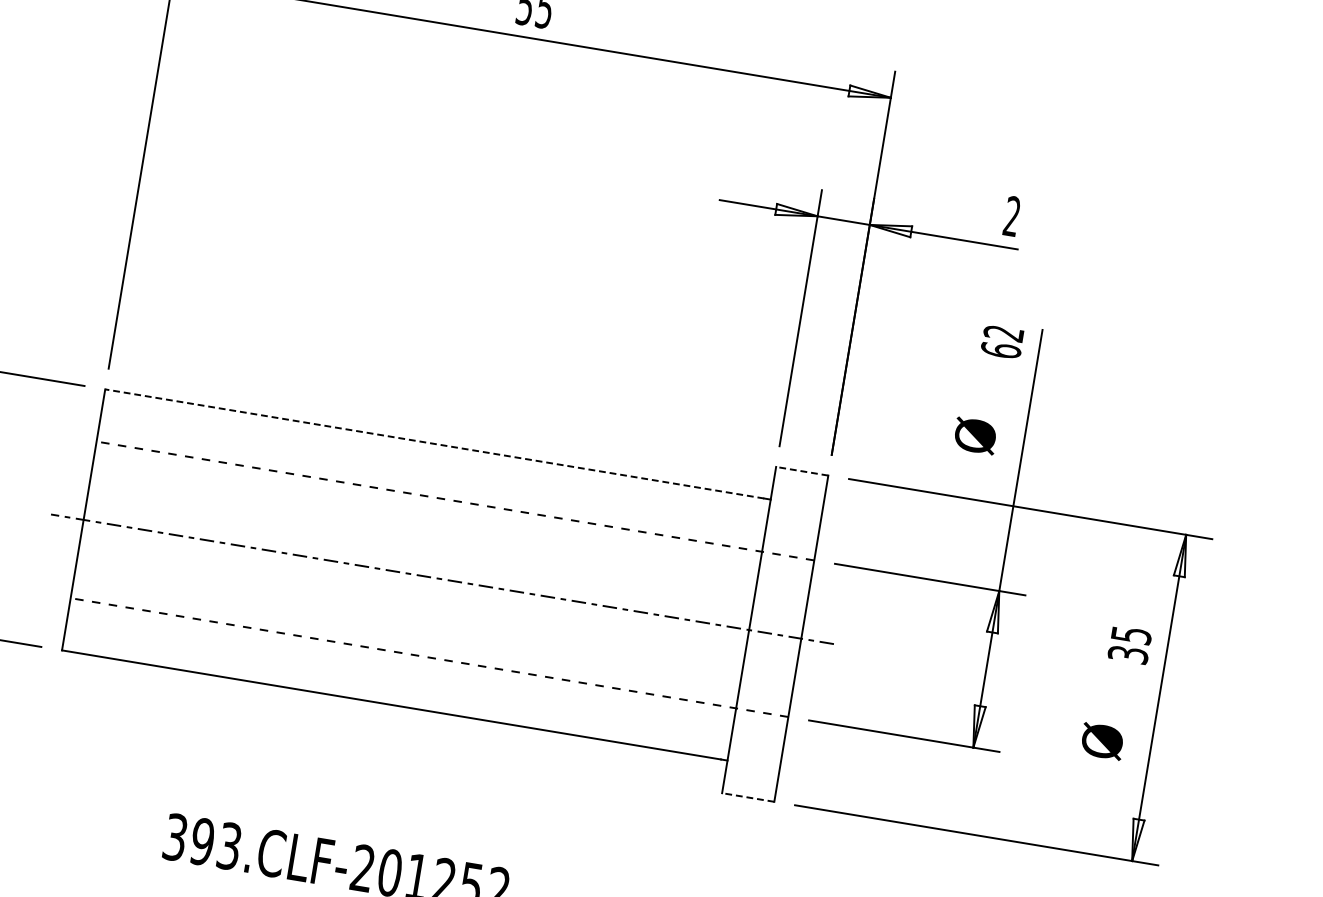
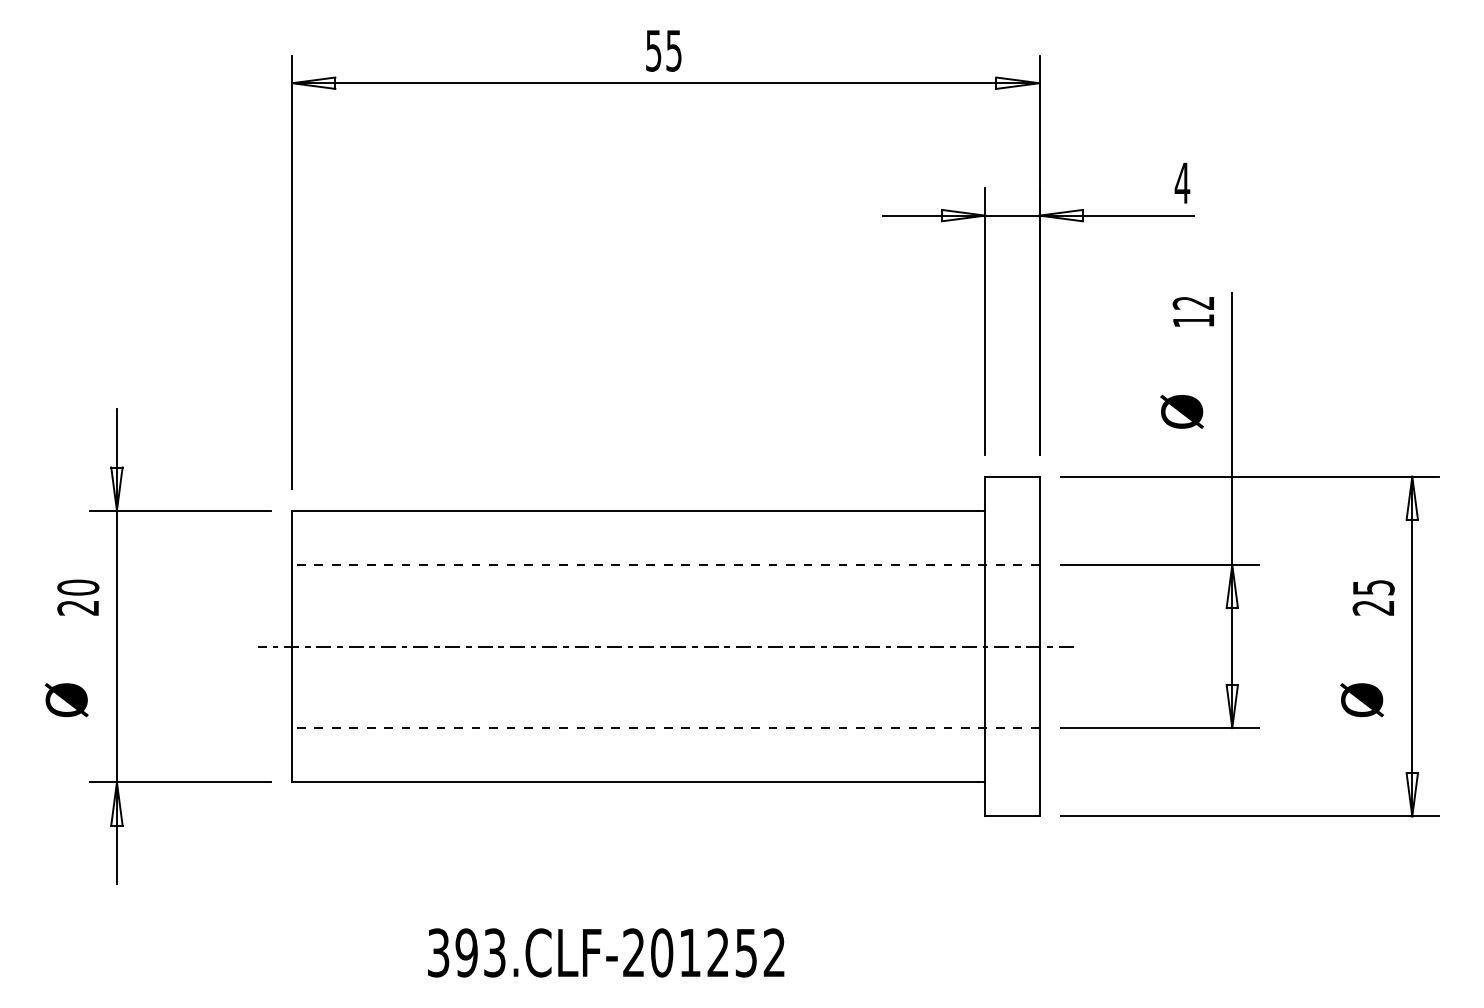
text: (1012, 215) -> (1182, 182), 2 -> 4
text: (1000, 350) -> (1193, 320), 62 -> 12
line: (433, 443) -> (634, 510), dashed -> solid
line: (801, 470) -> (1011, 476), dashed -> solid
text: (1128, 654) -> (1373, 607), 35 -> 25
line: (747, 797) -> (1011, 816), dashed -> solid

